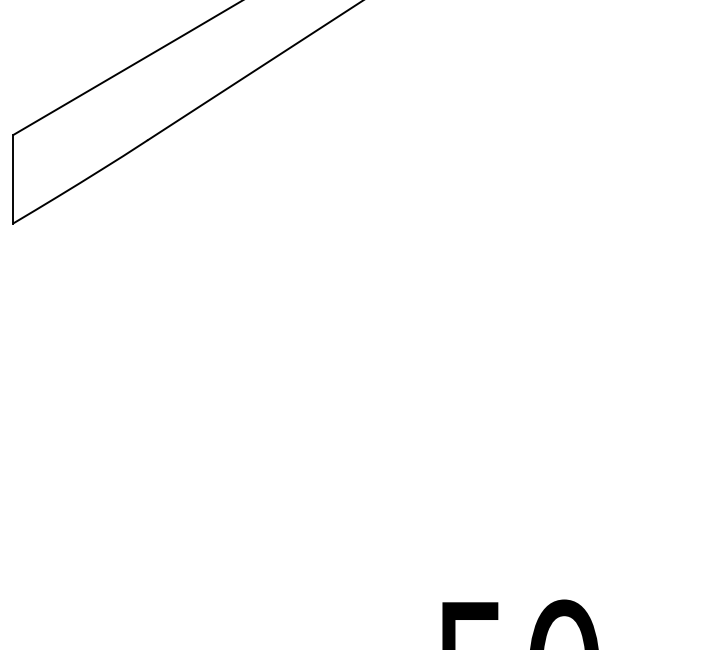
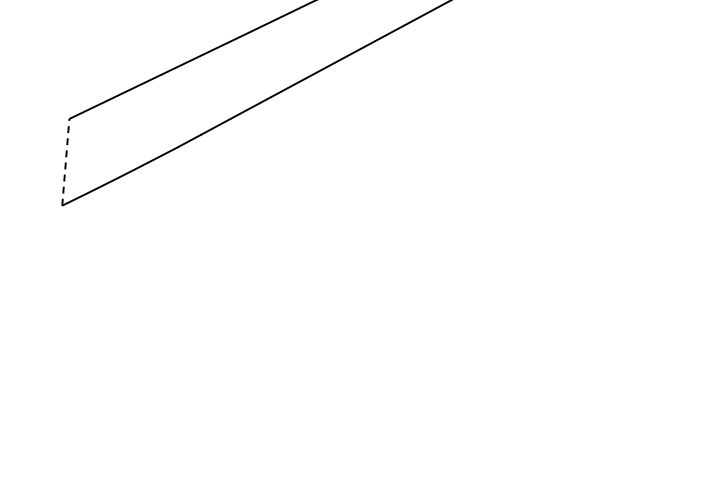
line: (12, 178) -> (65, 161), solid -> dashed

